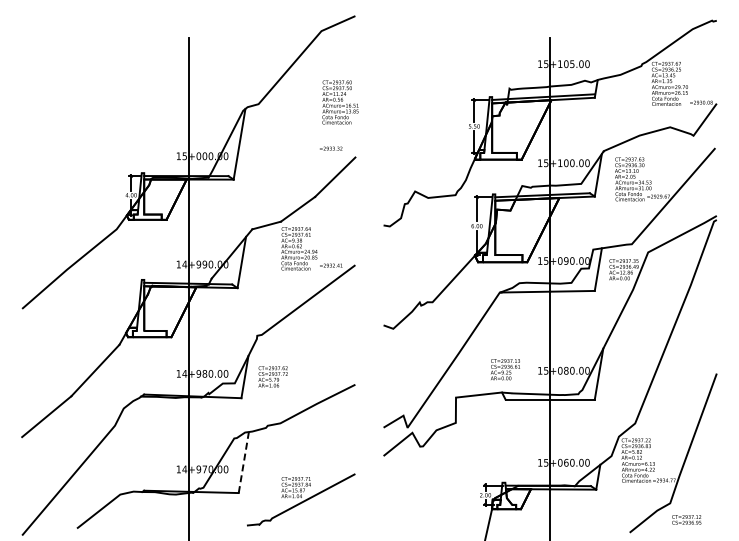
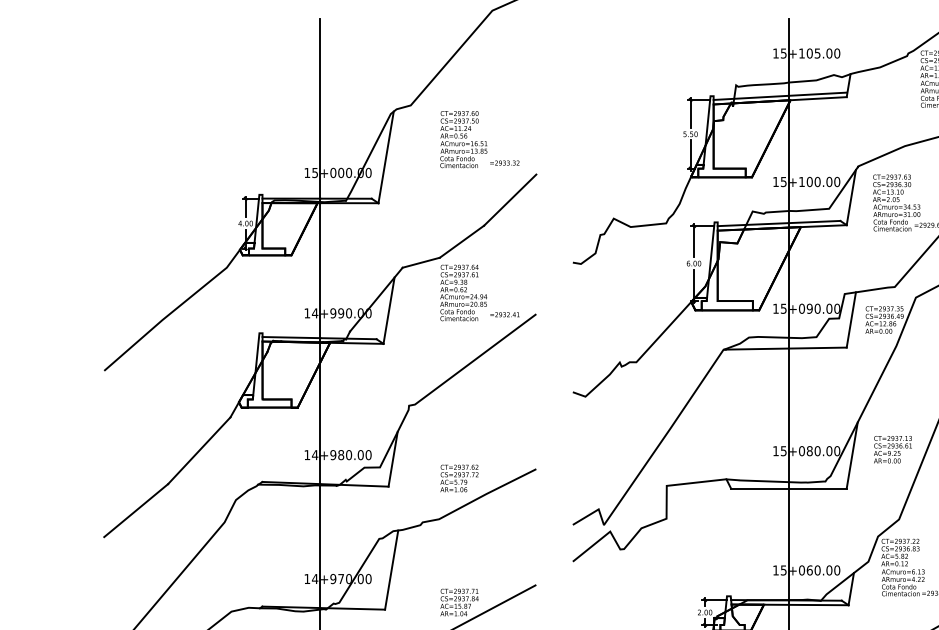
text: (340, 102) -> (463, 139), moved
text: (505, 369) -> (893, 449), moved
text: (272, 376) -> (458, 477), moved
line: (243, 462) -> (391, 570), dashed -> solid

